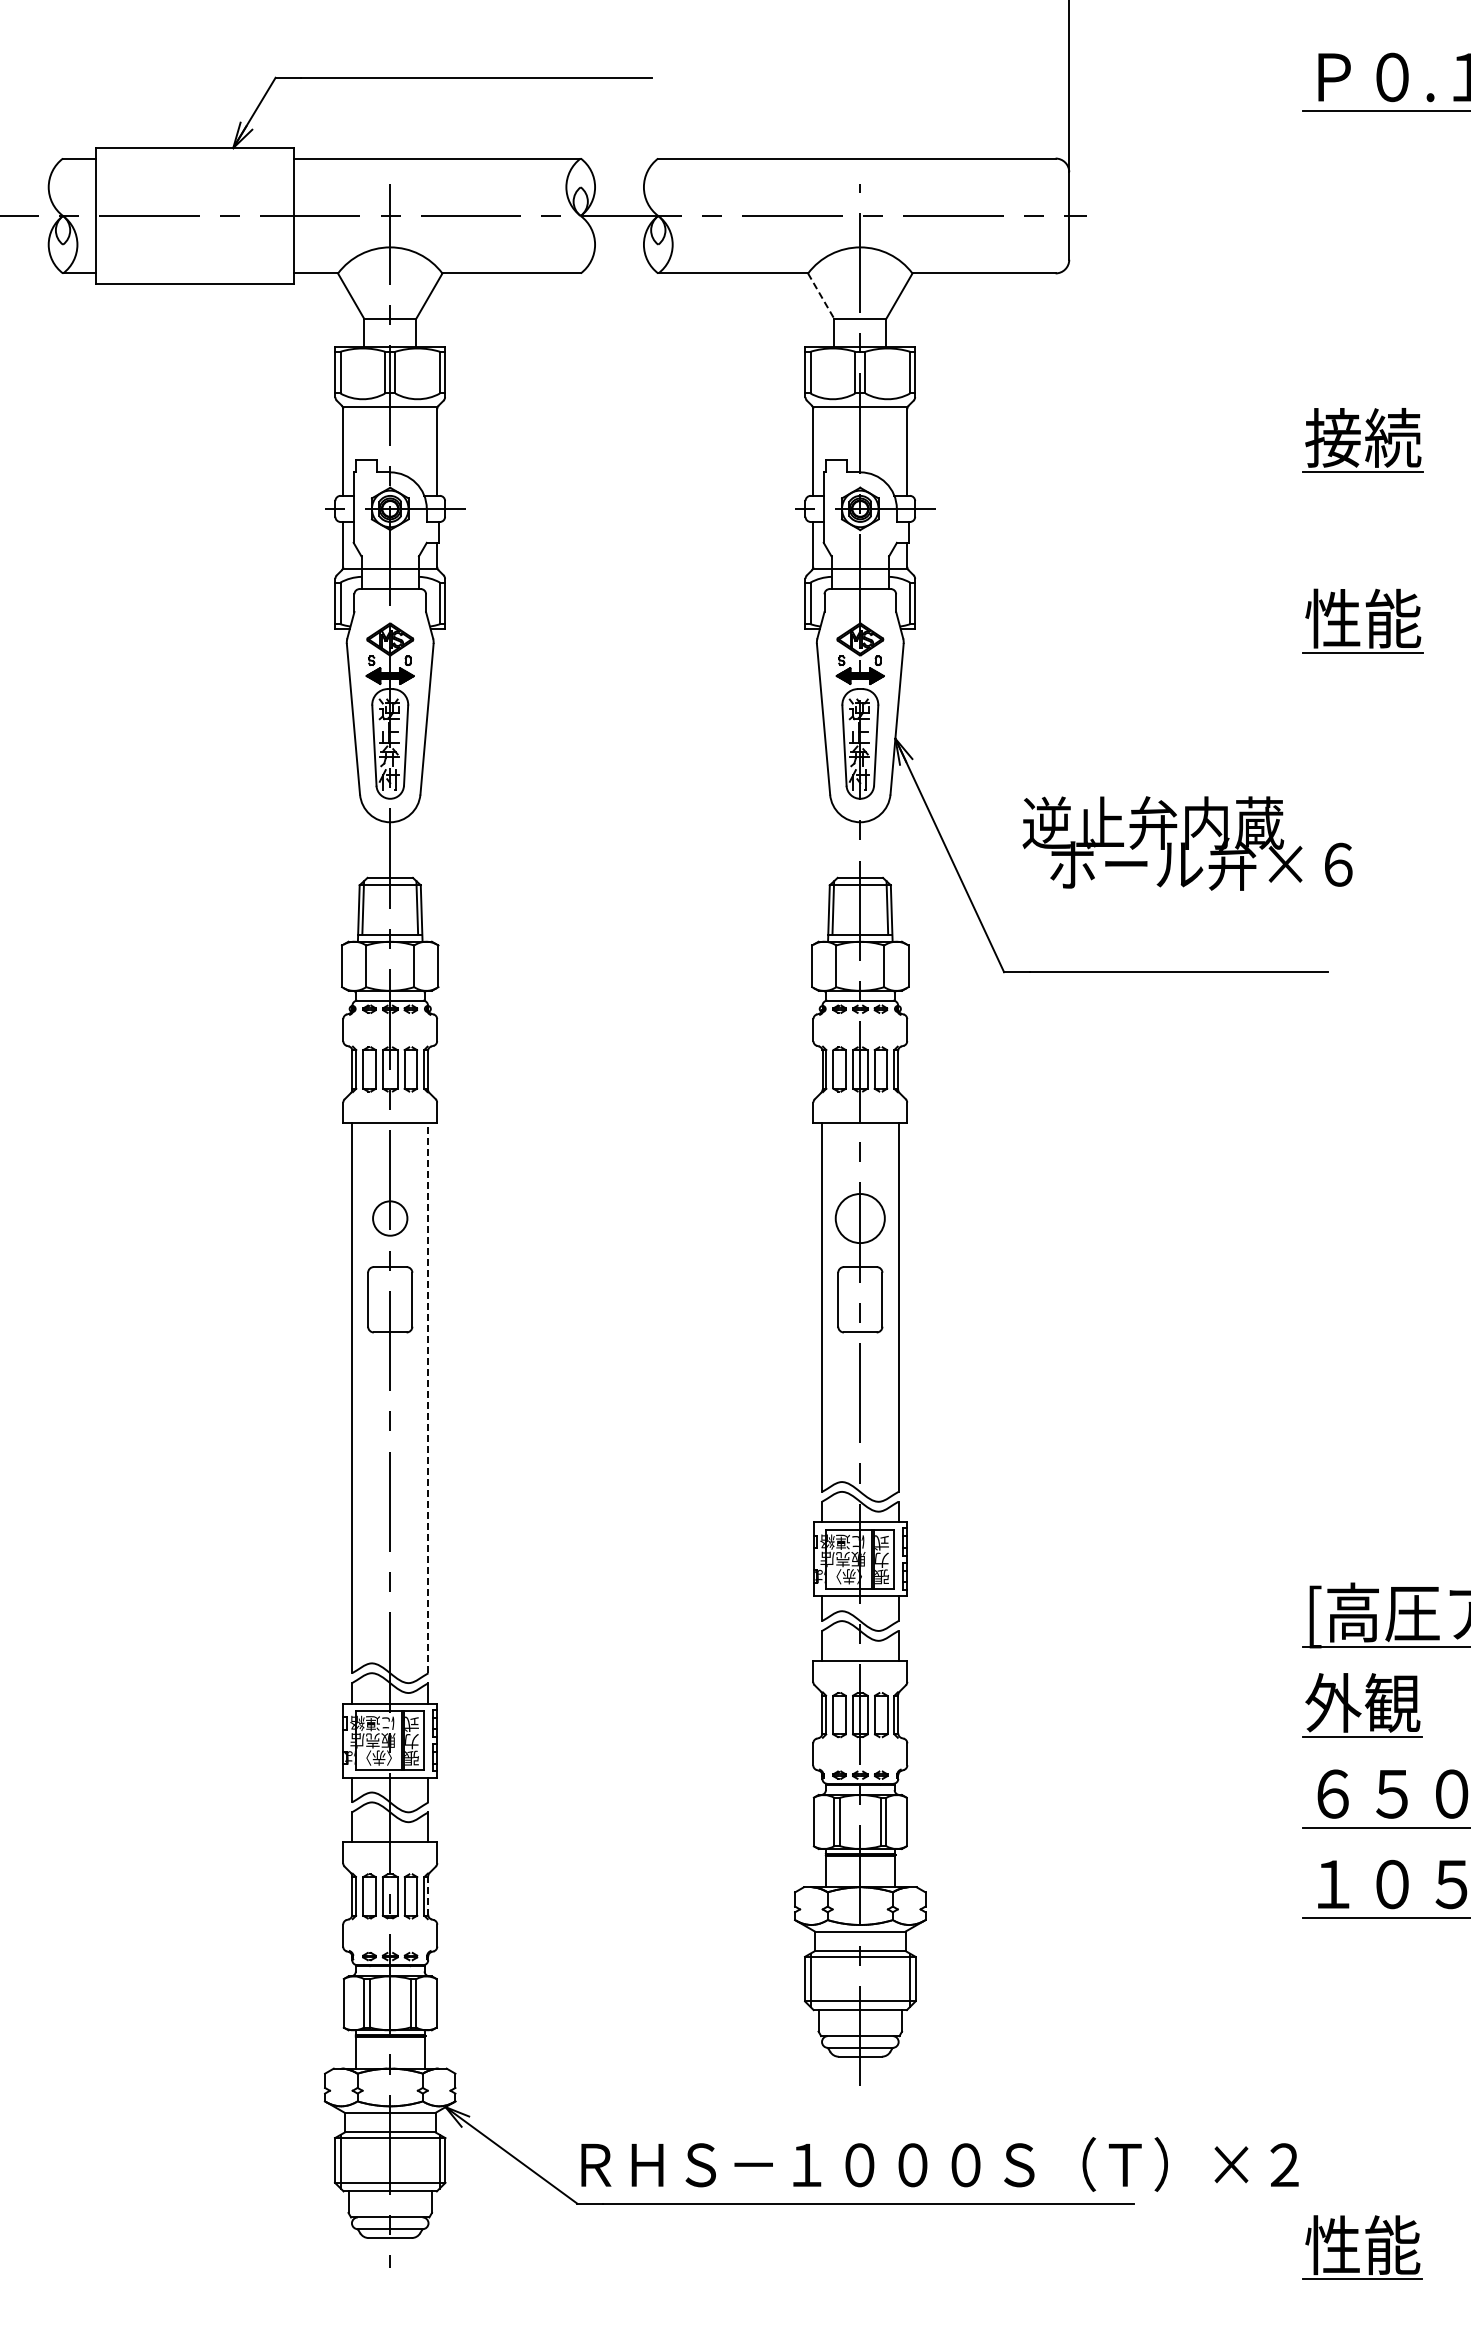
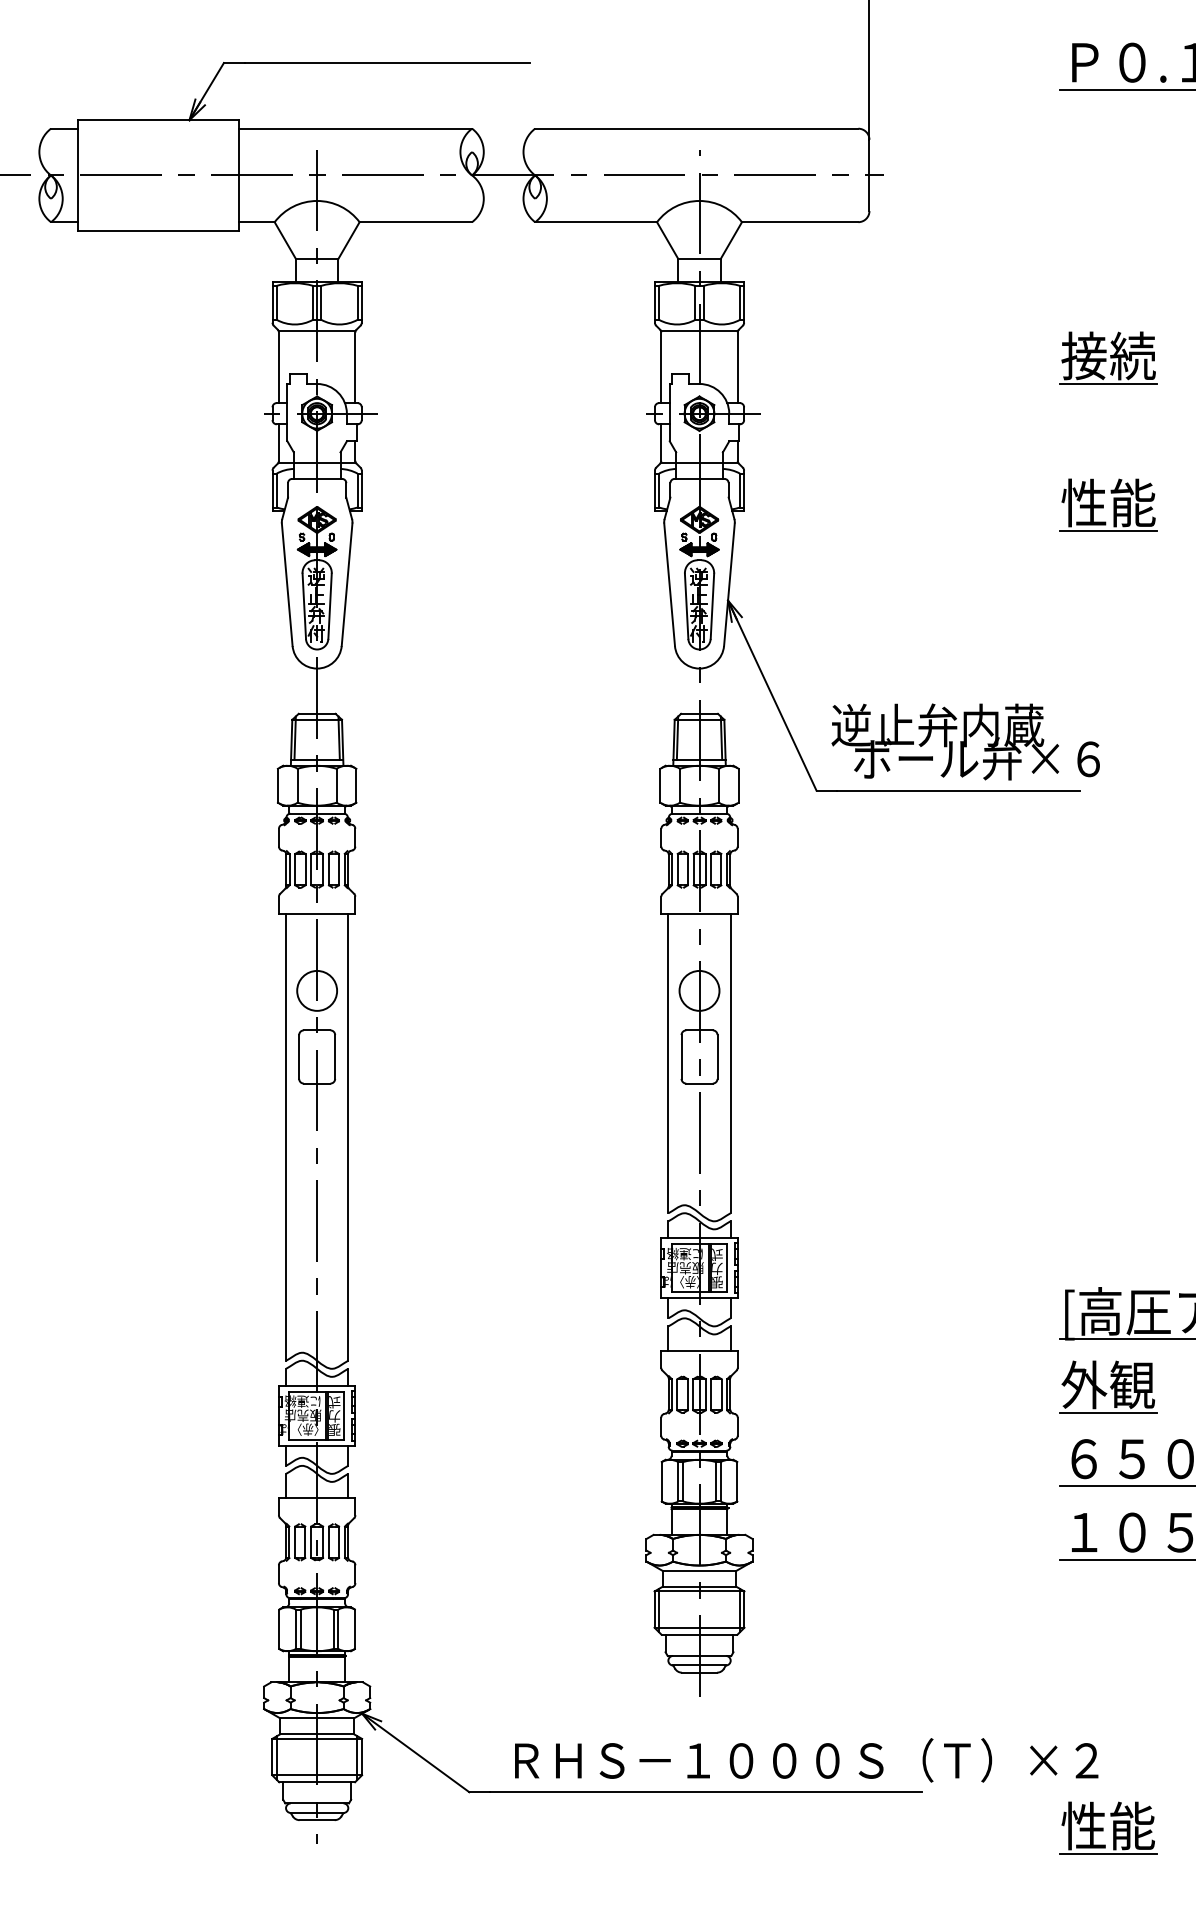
line: (821, 296) -> (667, 240), dashed -> solid
text: (1187, 843) -> (965, 741), moved
circle: (389, 1218) -> (316, 990), size x1.43
line: (428, 1398) -> (348, 1137), dashed -> solid
line: (428, 1896) -> (348, 1542), dashed -> solid
text: (939, 2164) -> (806, 1760), moved

